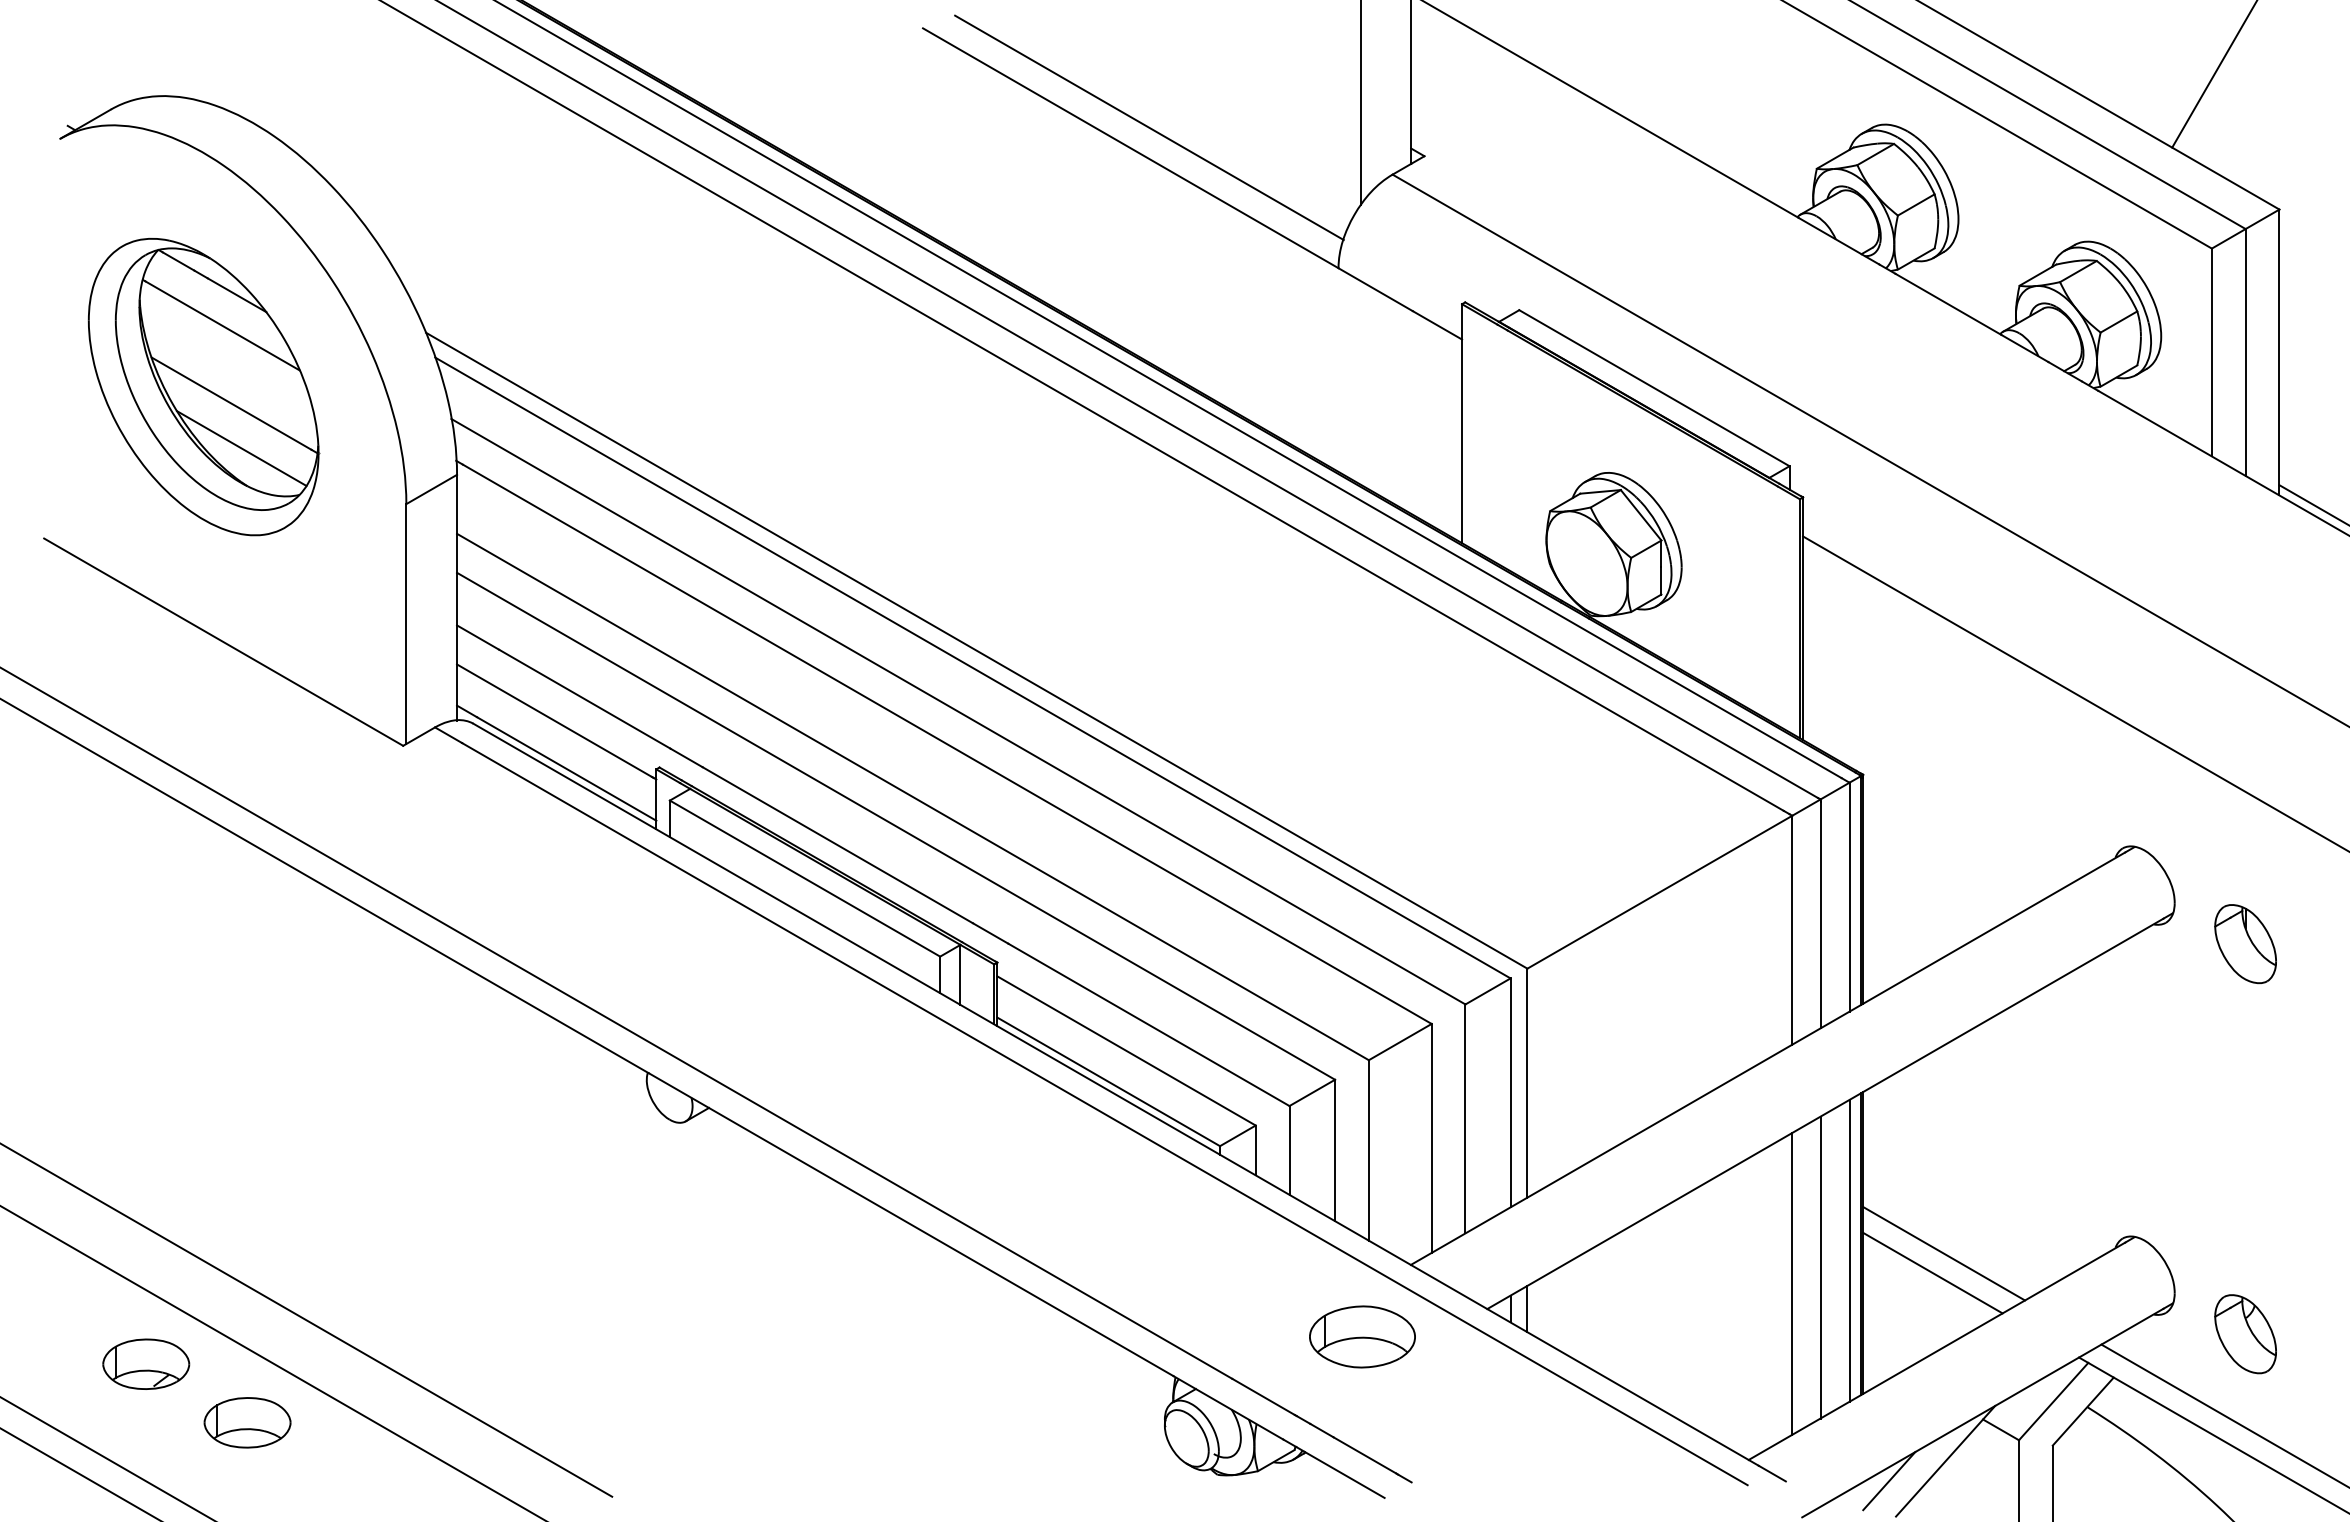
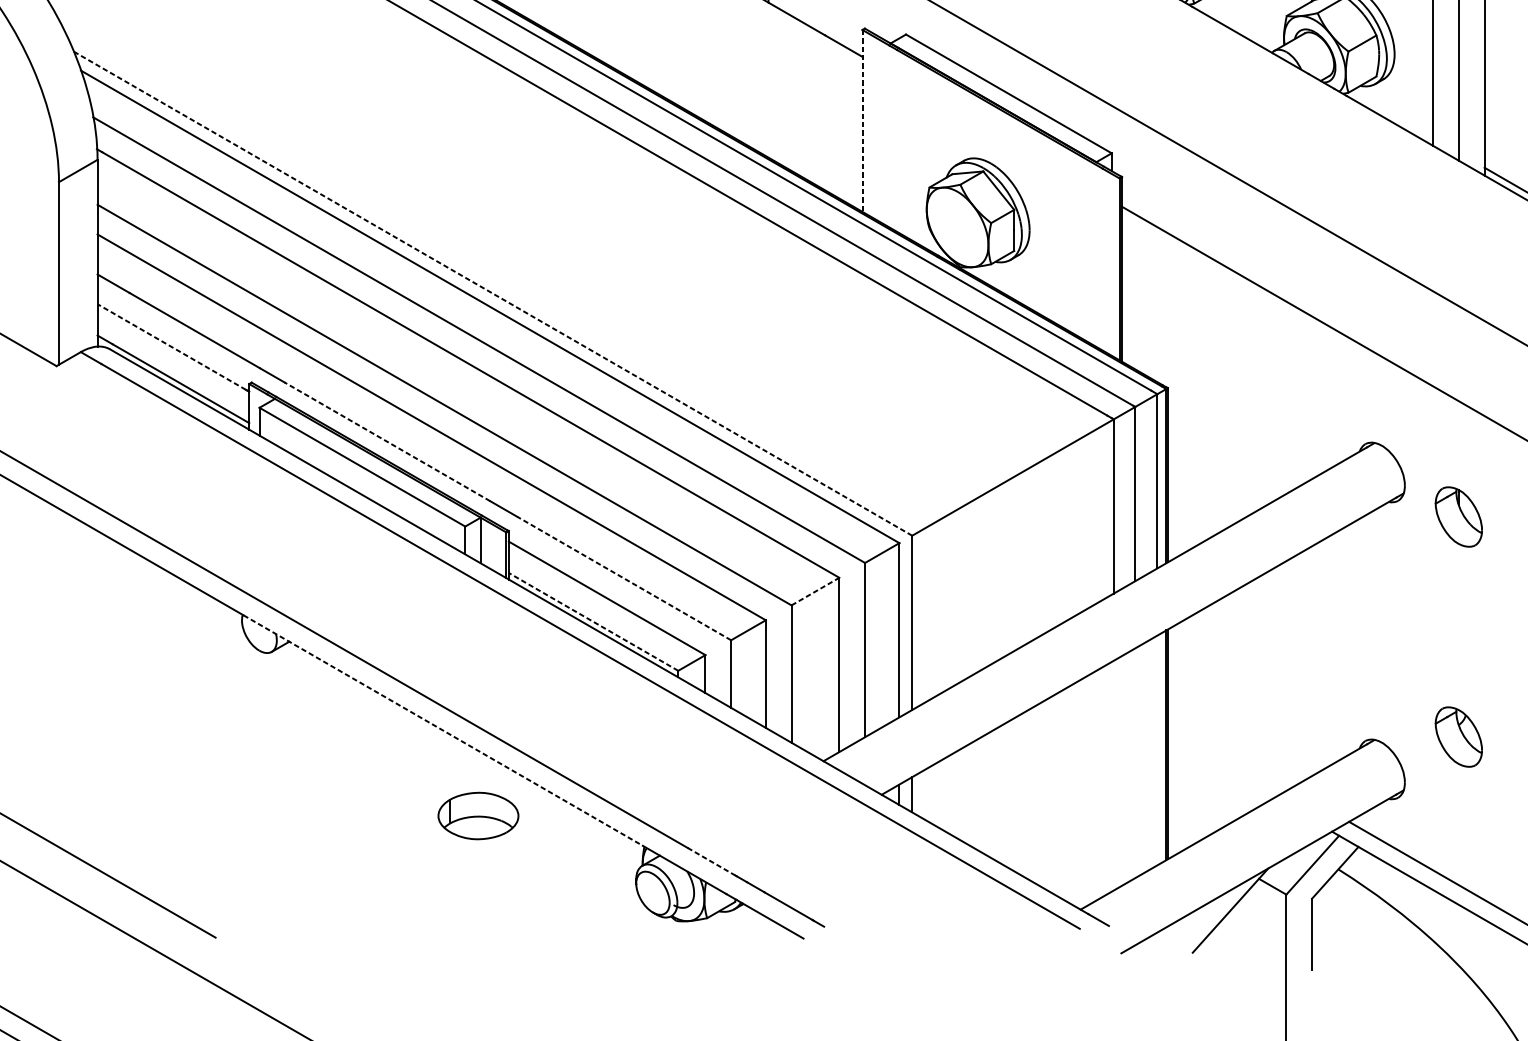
line: (1462, 424) -> (862, 121), solid -> dashed
line: (976, 650) -> (492, 293), solid -> dashed
line: (554, 720) -> (171, 346), solid -> dashed
line: (837, 845) -> (387, 441), solid -> dashed
line: (1148, 1024) -> (623, 578), solid -> dashed
line: (1400, 1041) -> (815, 591), solid -> dashed
line: (1108, 1081) -> (593, 621), solid -> dashed
line: (911, 1224) -> (443, 730), solid -> dashed
line: (1849, 1250) -> (1157, 750), removed
line: (1944, 1253) -> (1229, 752), removed
line: (1820, 1267) -> (1135, 763), removed
line: (1932, 1272) -> (1220, 766), removed
line: (1792, 1283) -> (1113, 775), removed
part: (2245, 1334) -> (1458, 737), moved
part: (1362, 1336) -> (478, 815), moved
line: (1264, 1397) -> (712, 862), solid -> dashed
line: (1889, 1481) -> (1187, 926), removed

